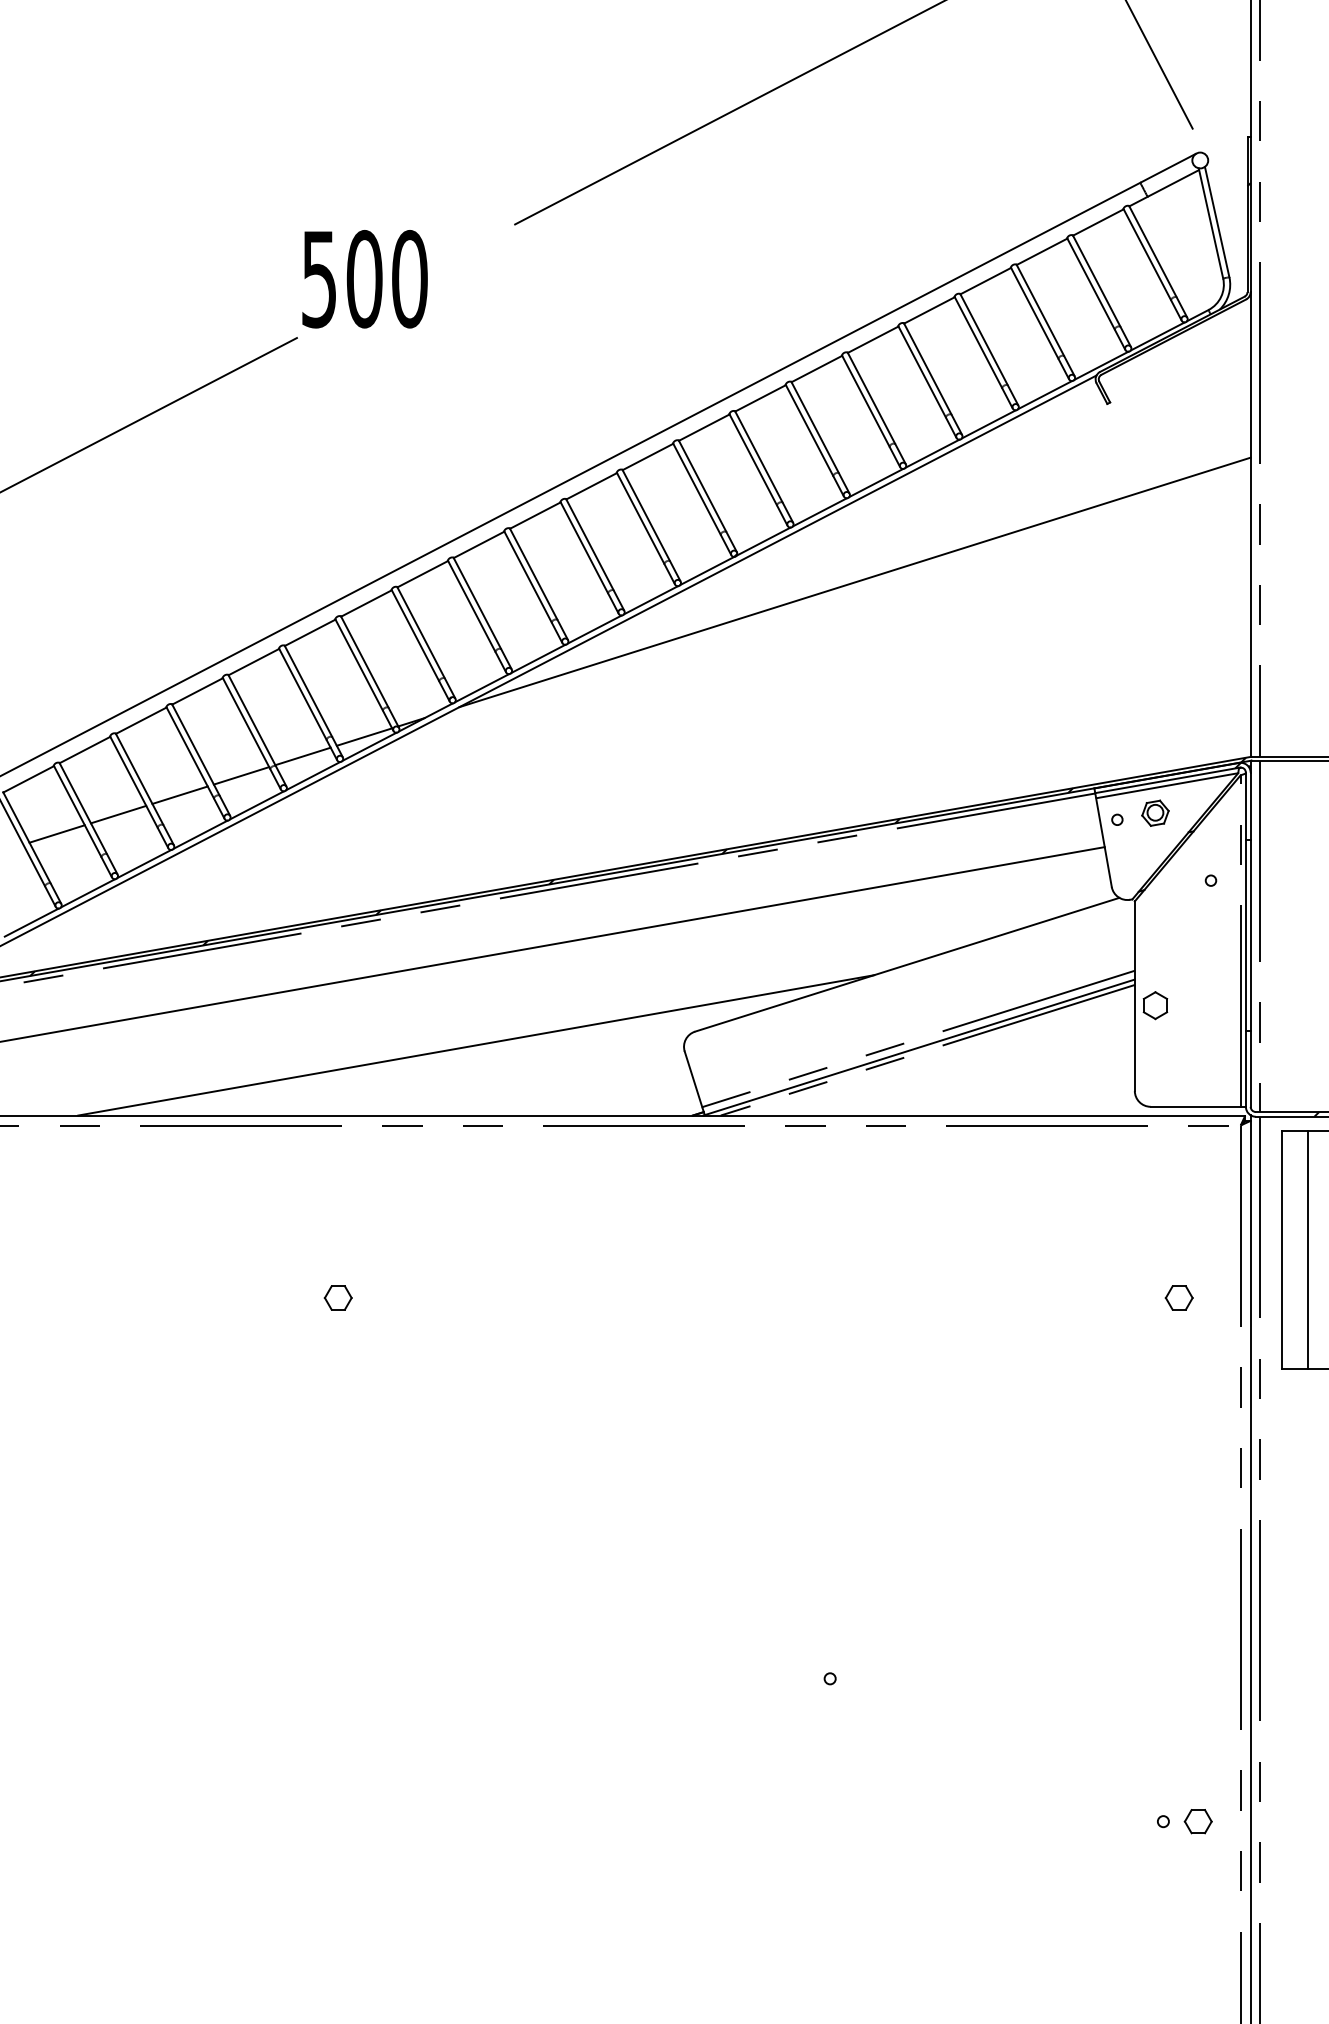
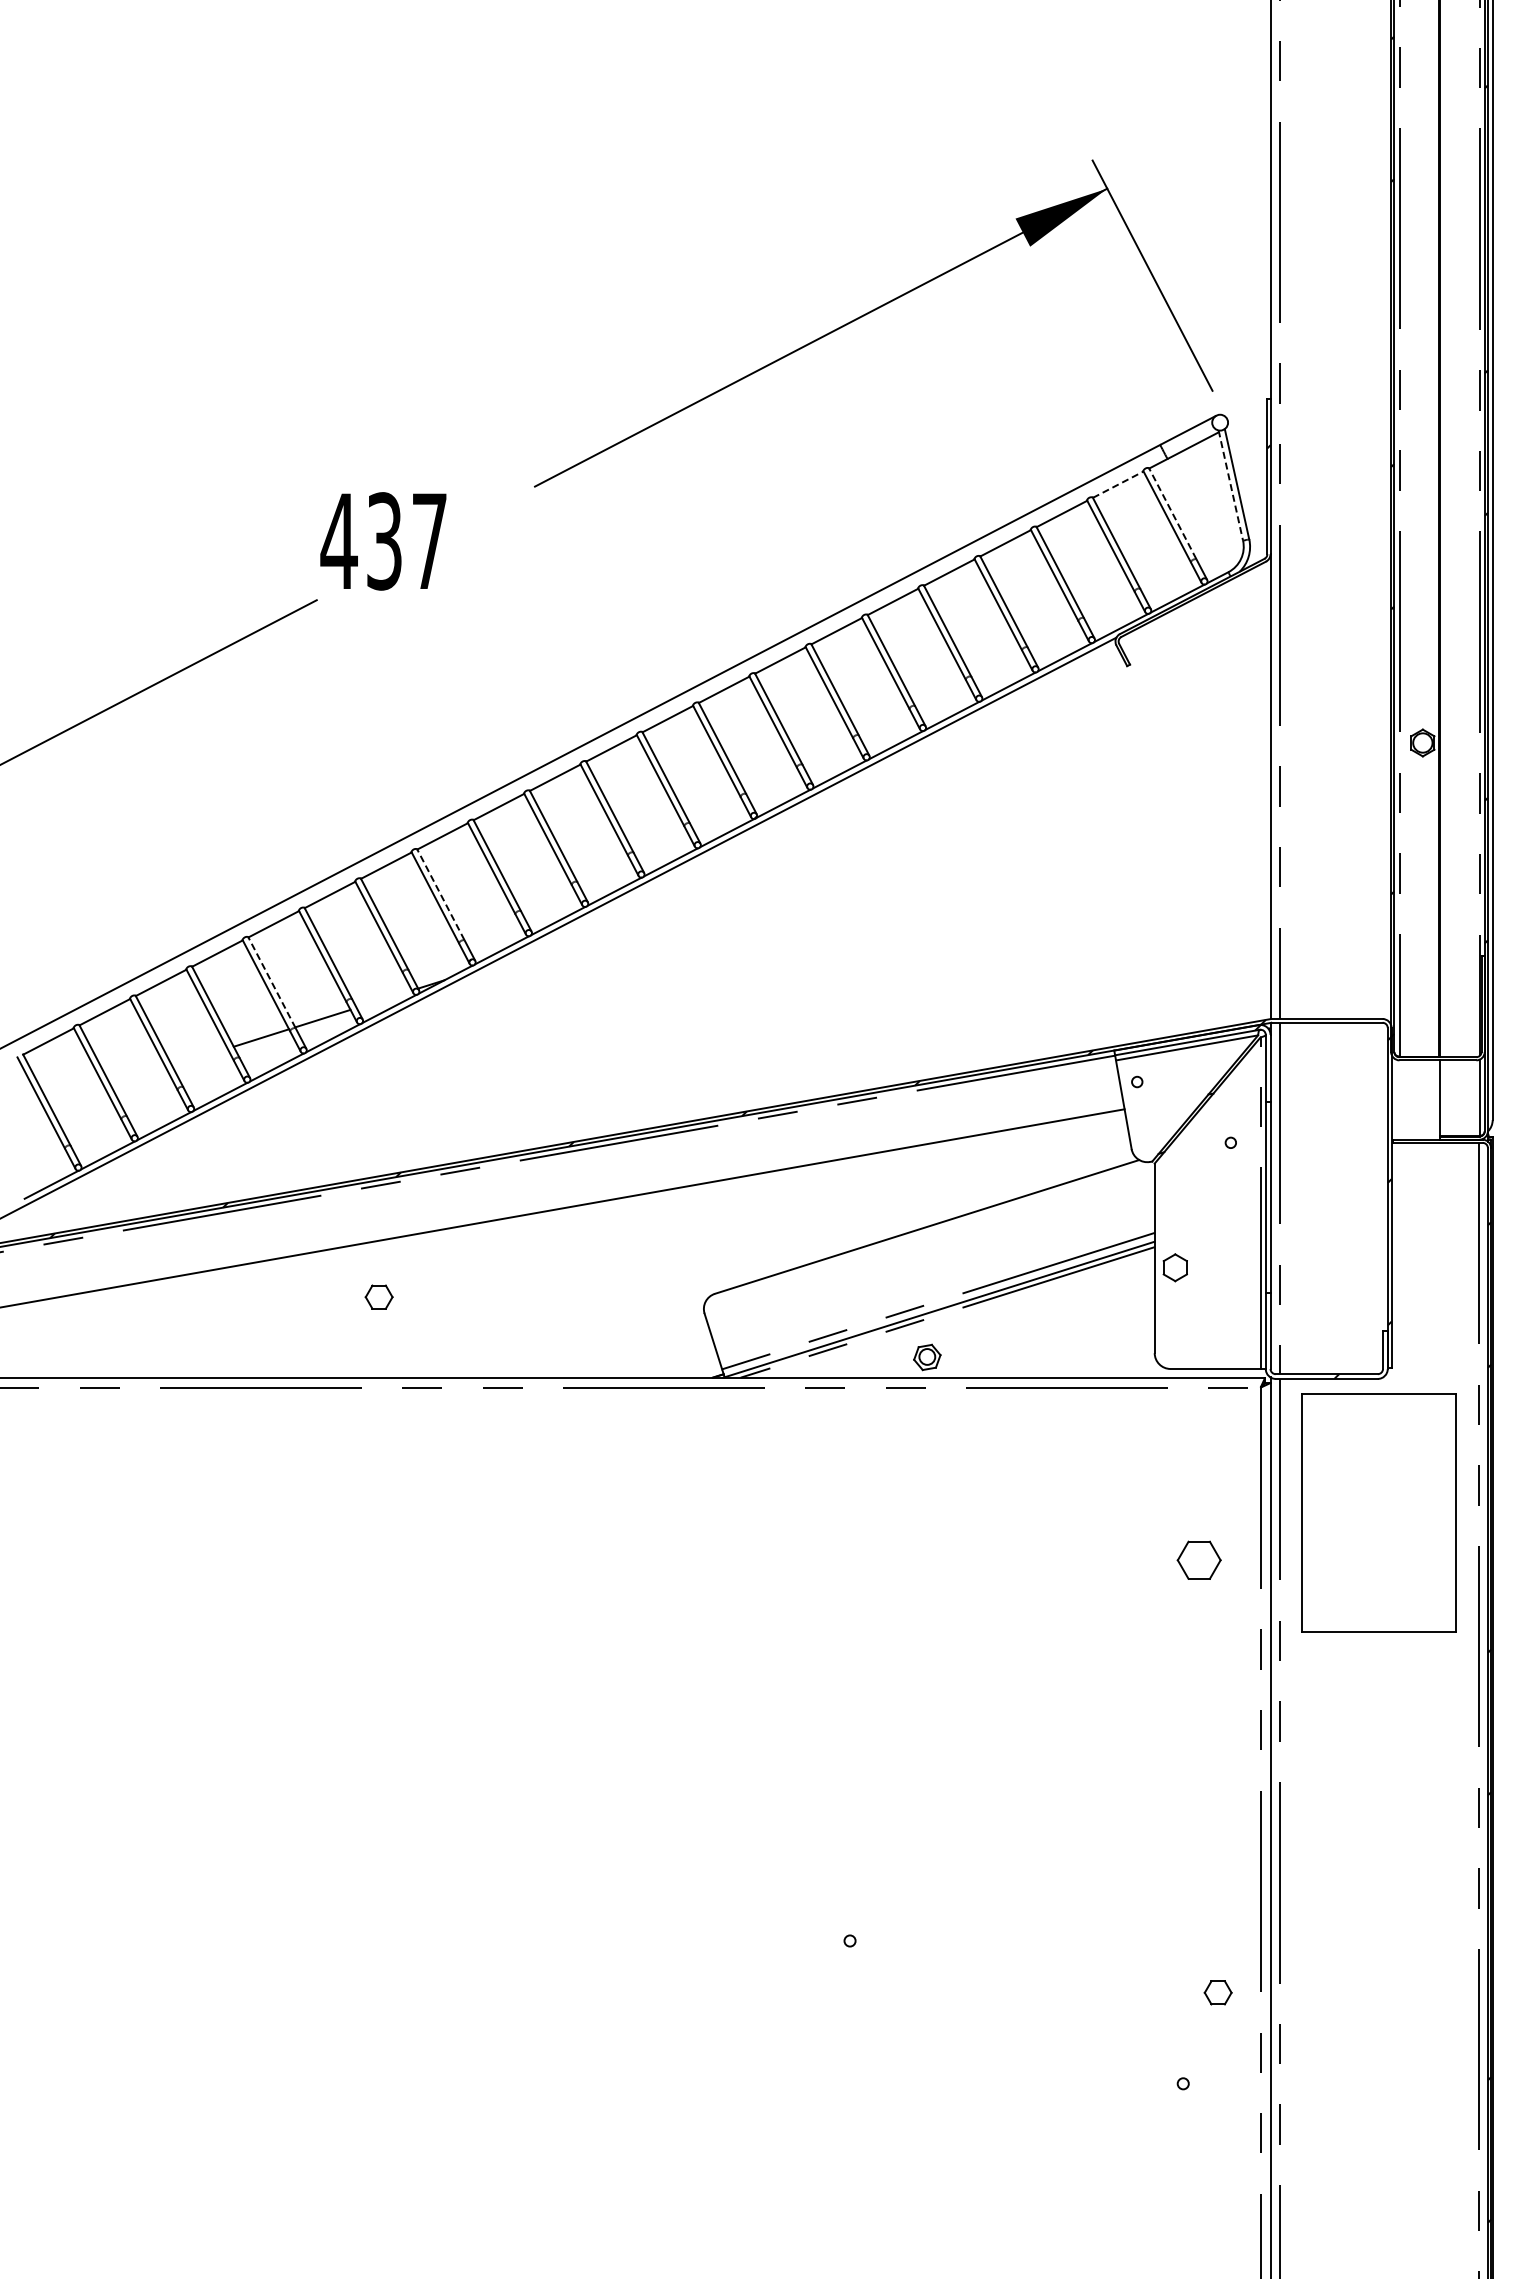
line: (1098, 222) -> (1118, 484), solid -> dashed
line: (1210, 224) -> (1230, 486), solid -> dashed
line: (1152, 251) -> (1172, 513), solid -> dashed
text: (363, 279) -> (383, 541), 500 -> 437
line: (854, 582) -> (874, 844), removed
line: (420, 632) -> (440, 894), solid -> dashed
line: (251, 720) -> (271, 982), solid -> dashed
line: (364, 736) -> (384, 998), removed
line: (179, 795) -> (199, 1057), removed
part: (1155, 813) -> (927, 1357), moved
line: (118, 814) -> (138, 1076), removed
line: (56, 833) -> (76, 1095), removed
line: (476, 1045) -> (496, 1307), removed
line: (1307, 1250) -> (1327, 1512), removed
part: (337, 1297) -> (378, 1296), moved
part: (1178, 1297) -> (1198, 1559), size x1.6
part: (1197, 1821) -> (1217, 1992), moved

